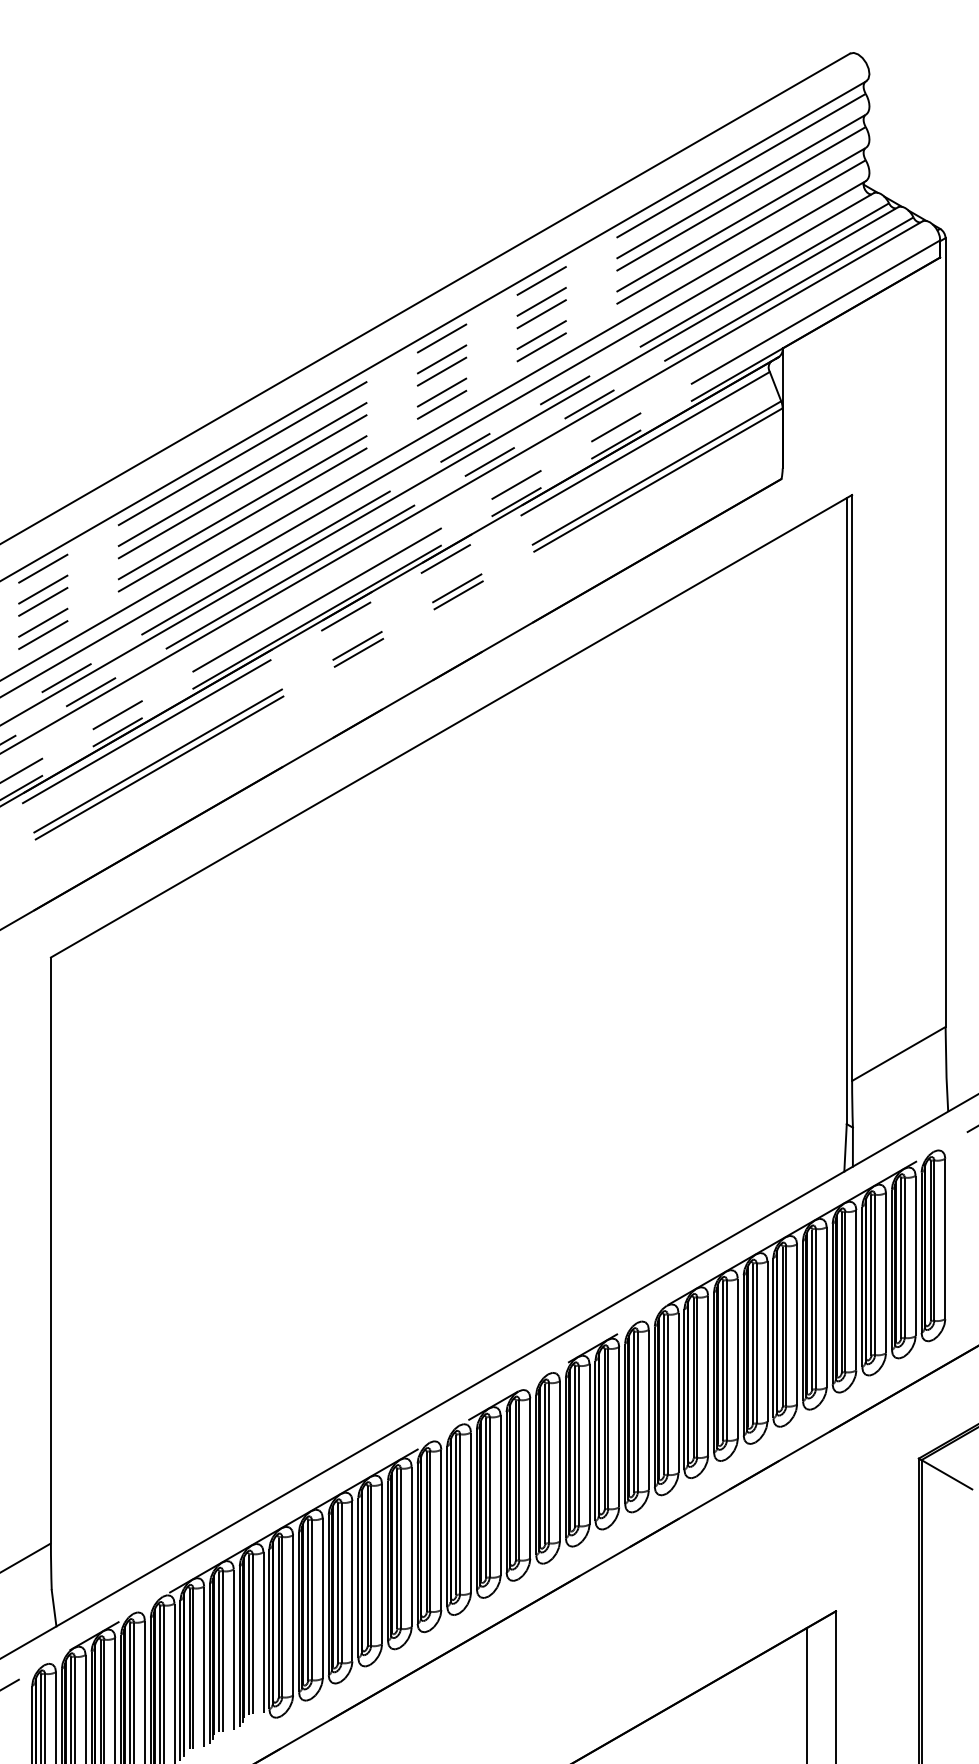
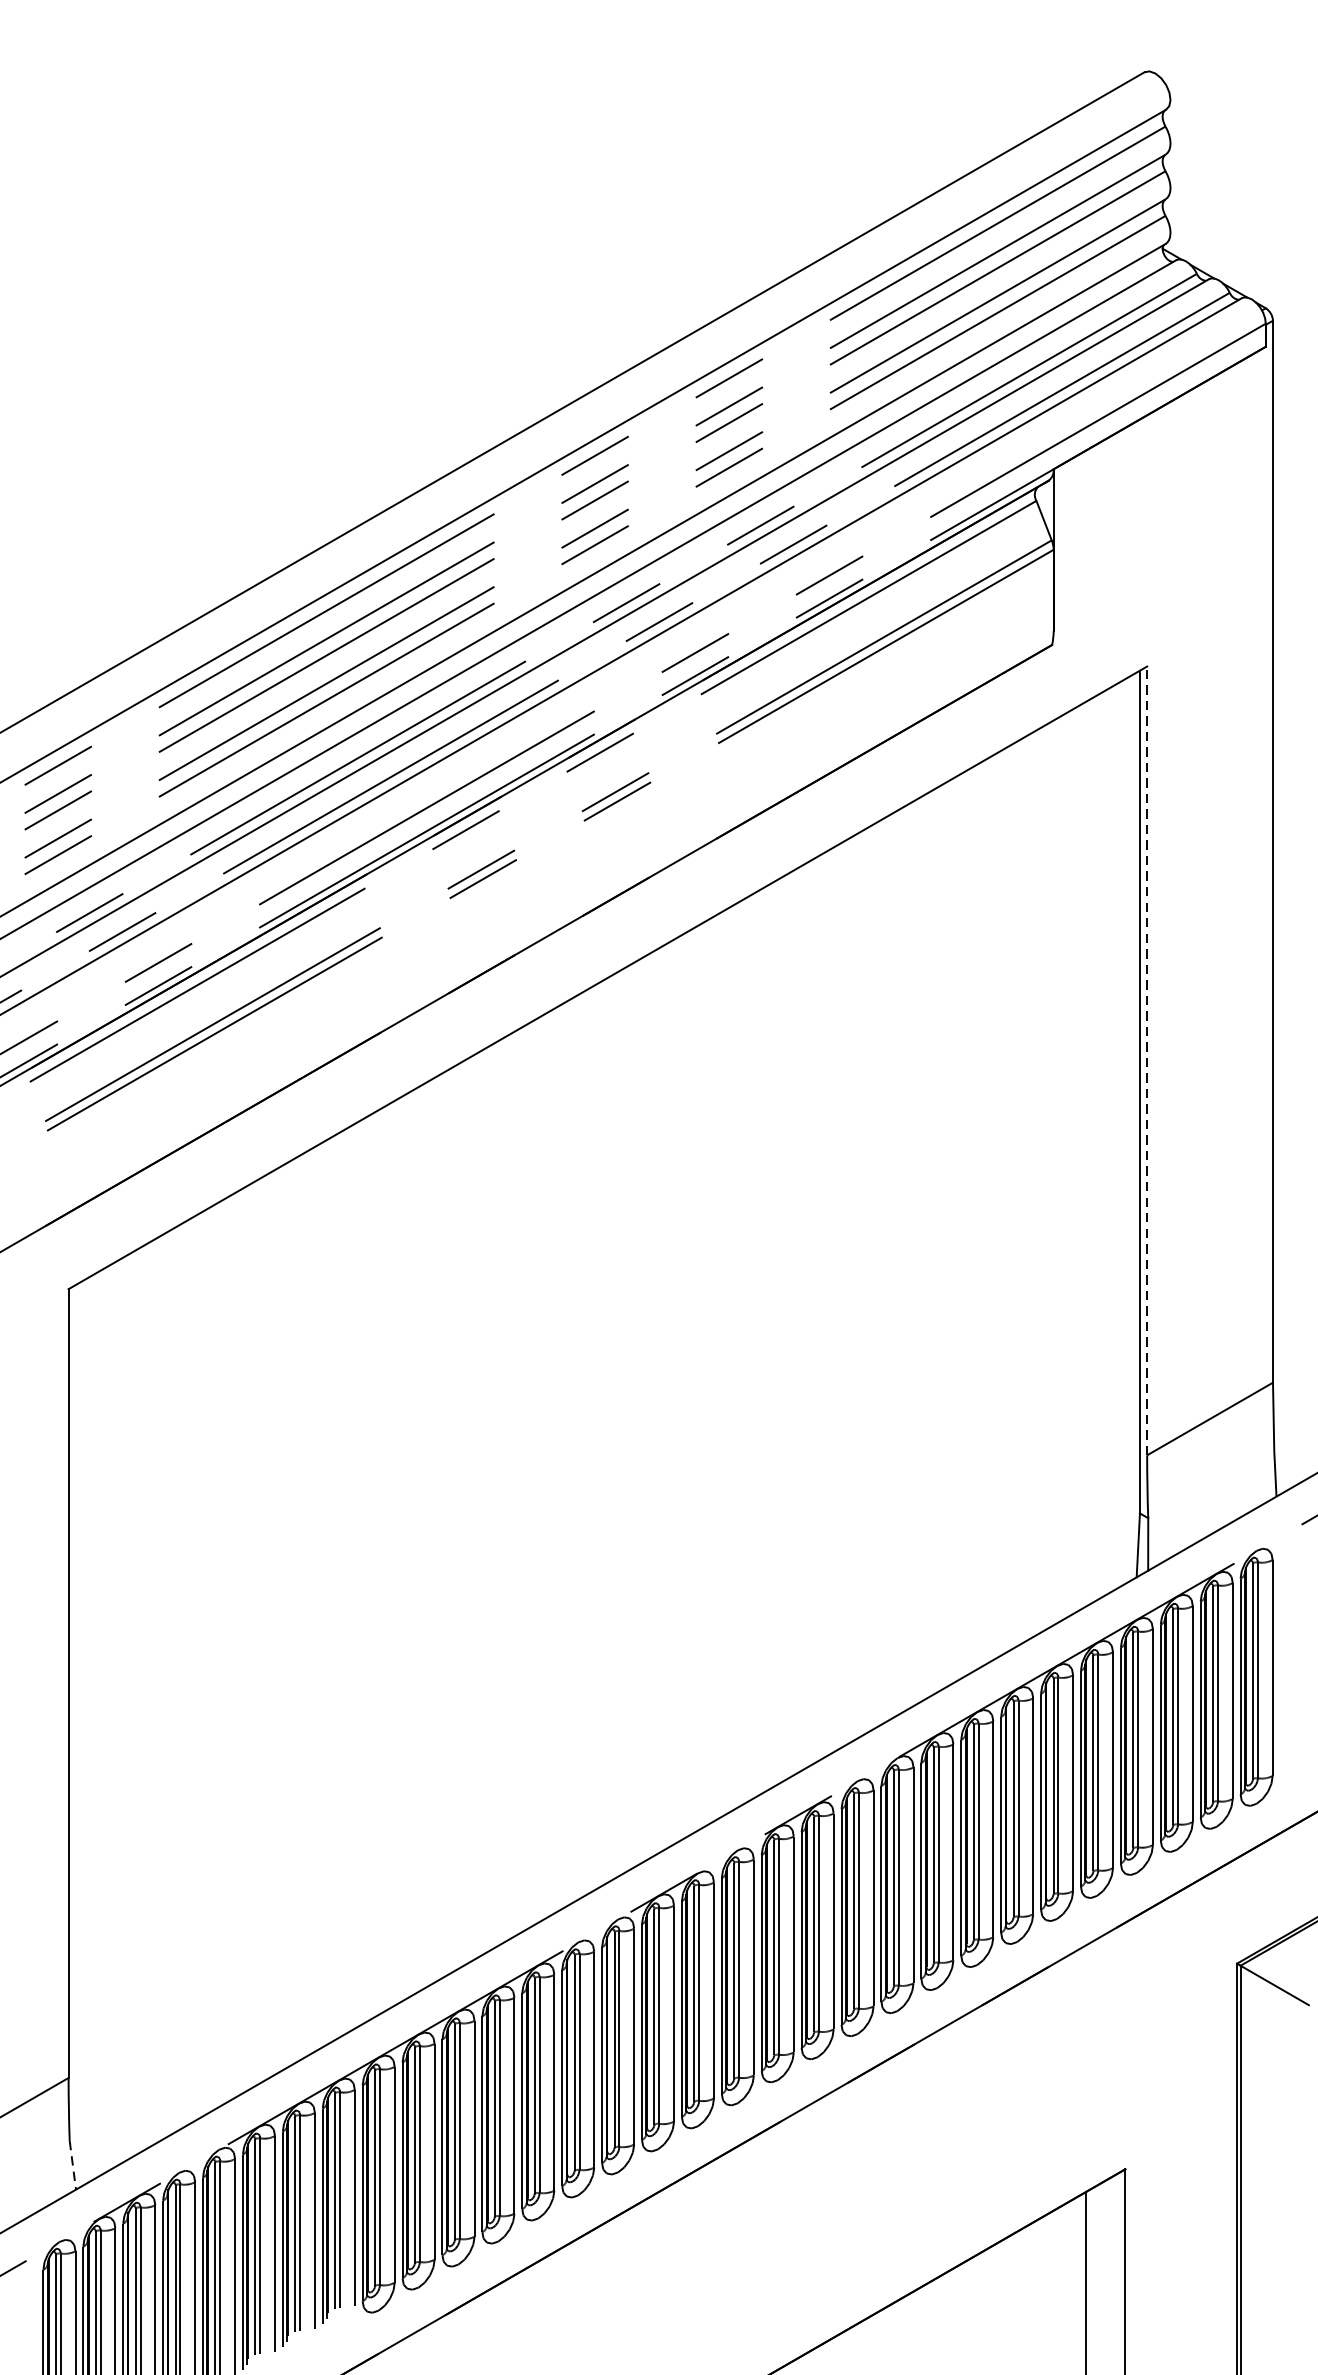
line: (852, 787) -> (1147, 1060), solid -> dashed
line: (54, 1608) -> (73, 2165), solid -> dashed

